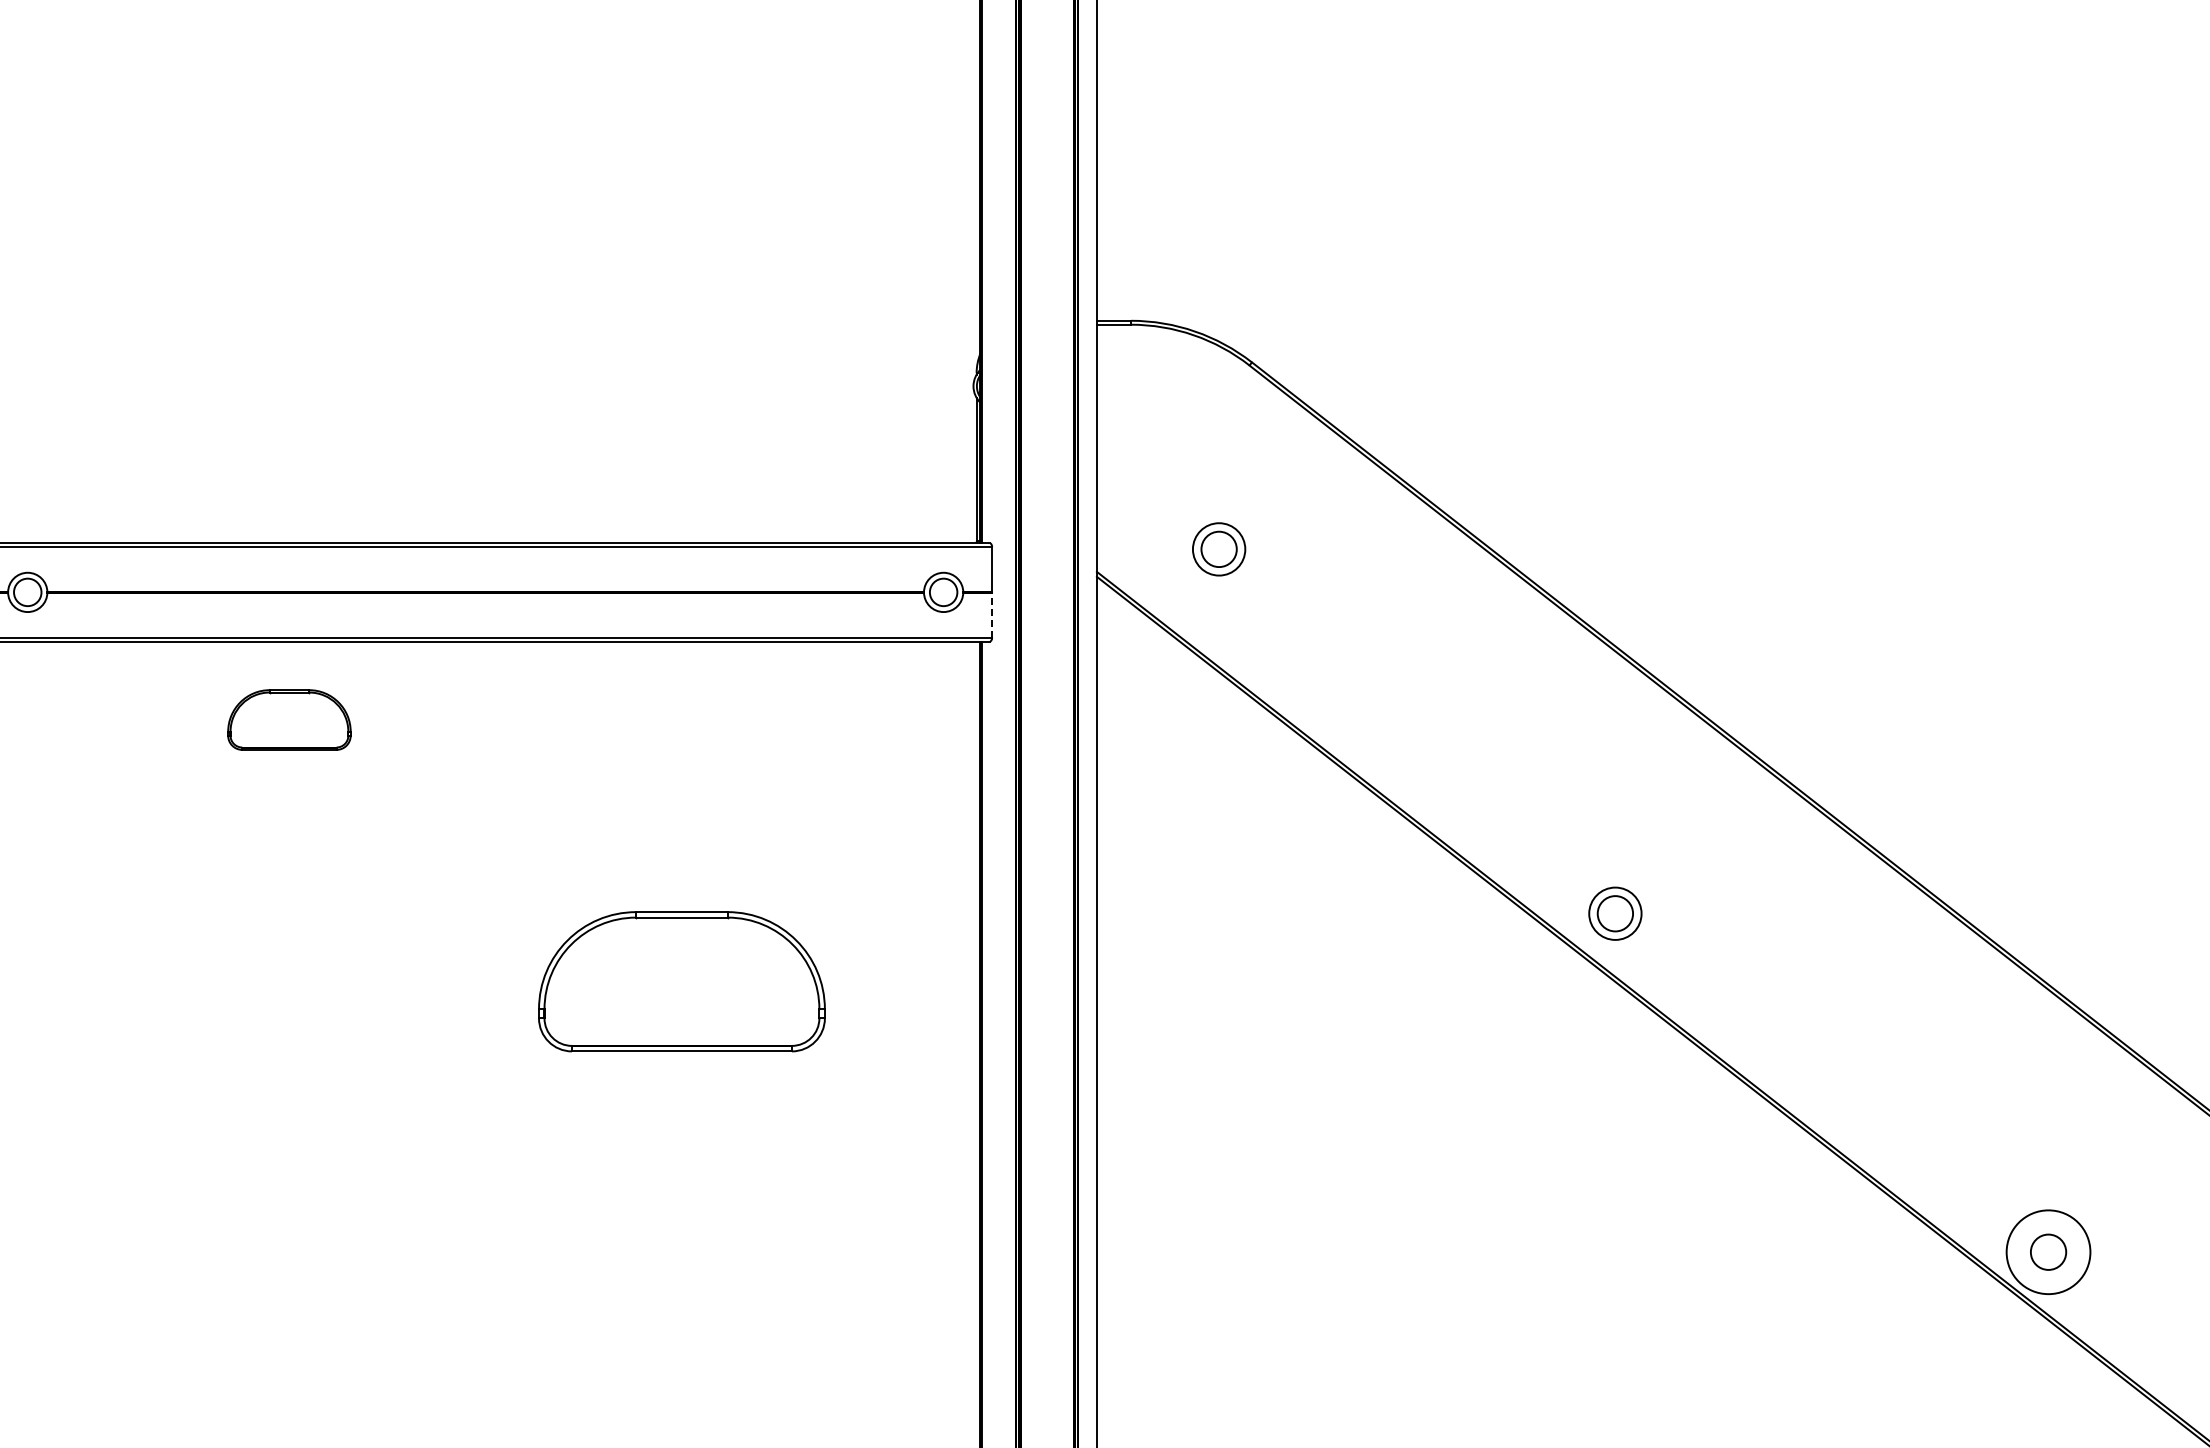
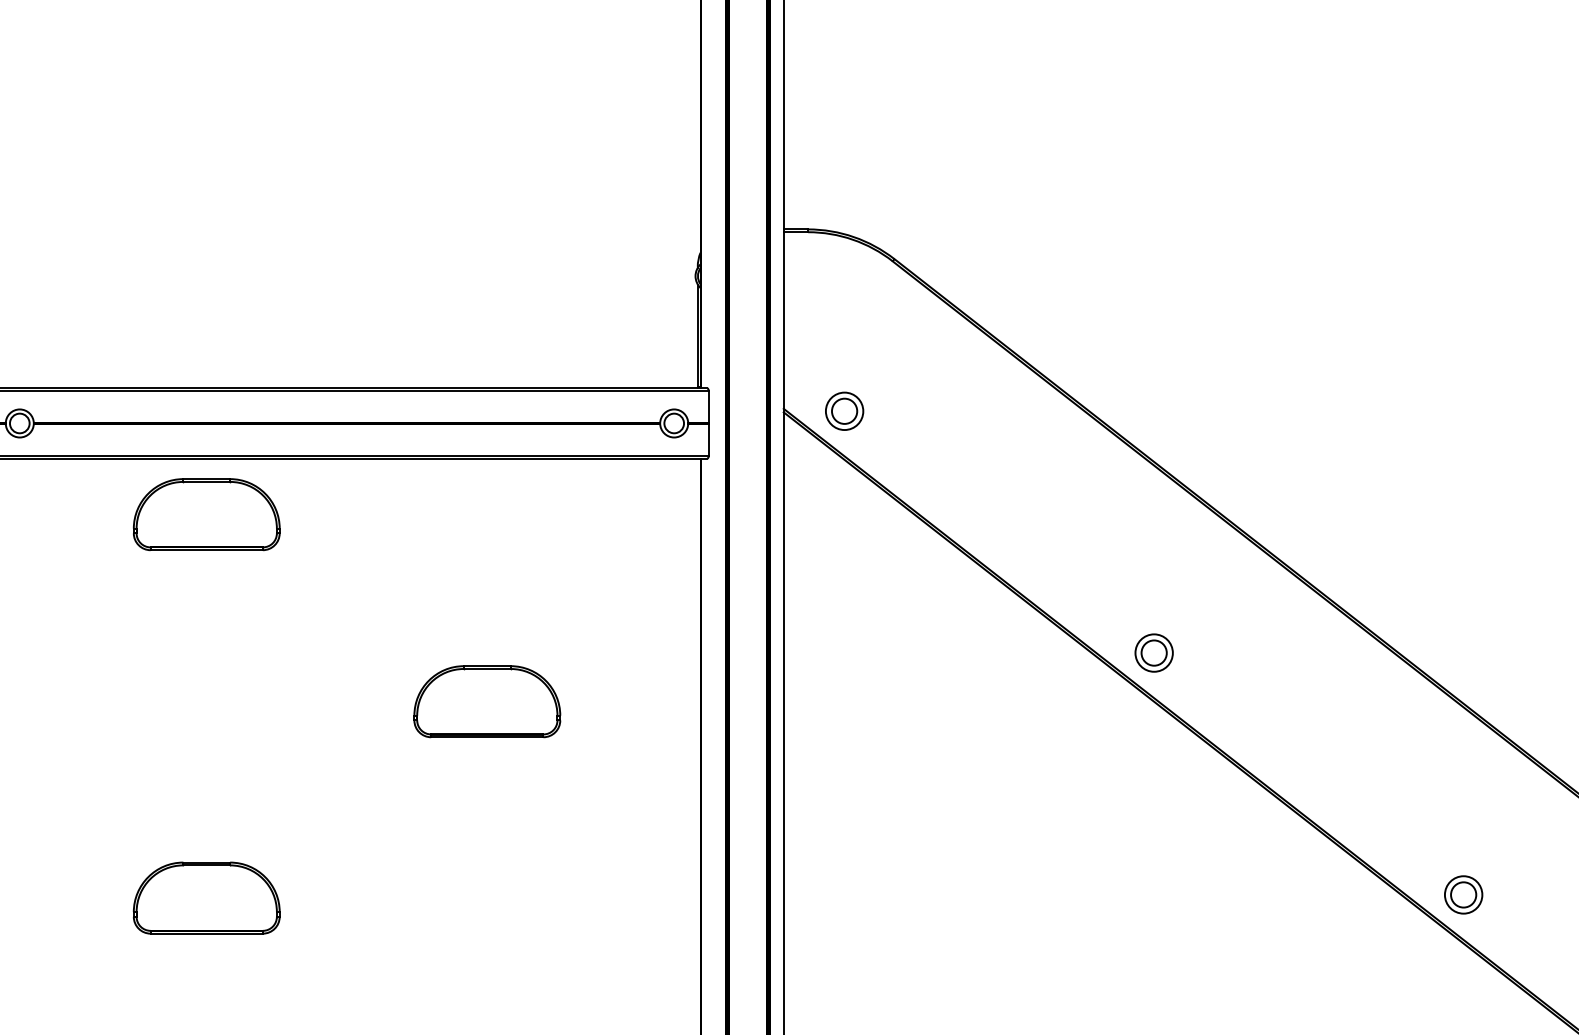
part: (1219, 549) -> (844, 411), moved
line: (992, 614) -> (709, 439), dashed -> solid
part: (289, 719) -> (206, 514), size x1.67
part: (682, 981) -> (487, 701), size x0.71
circle: (2048, 1252) -> (1463, 895), size x0.62
part: (289, 1256) -> (206, 897), added

